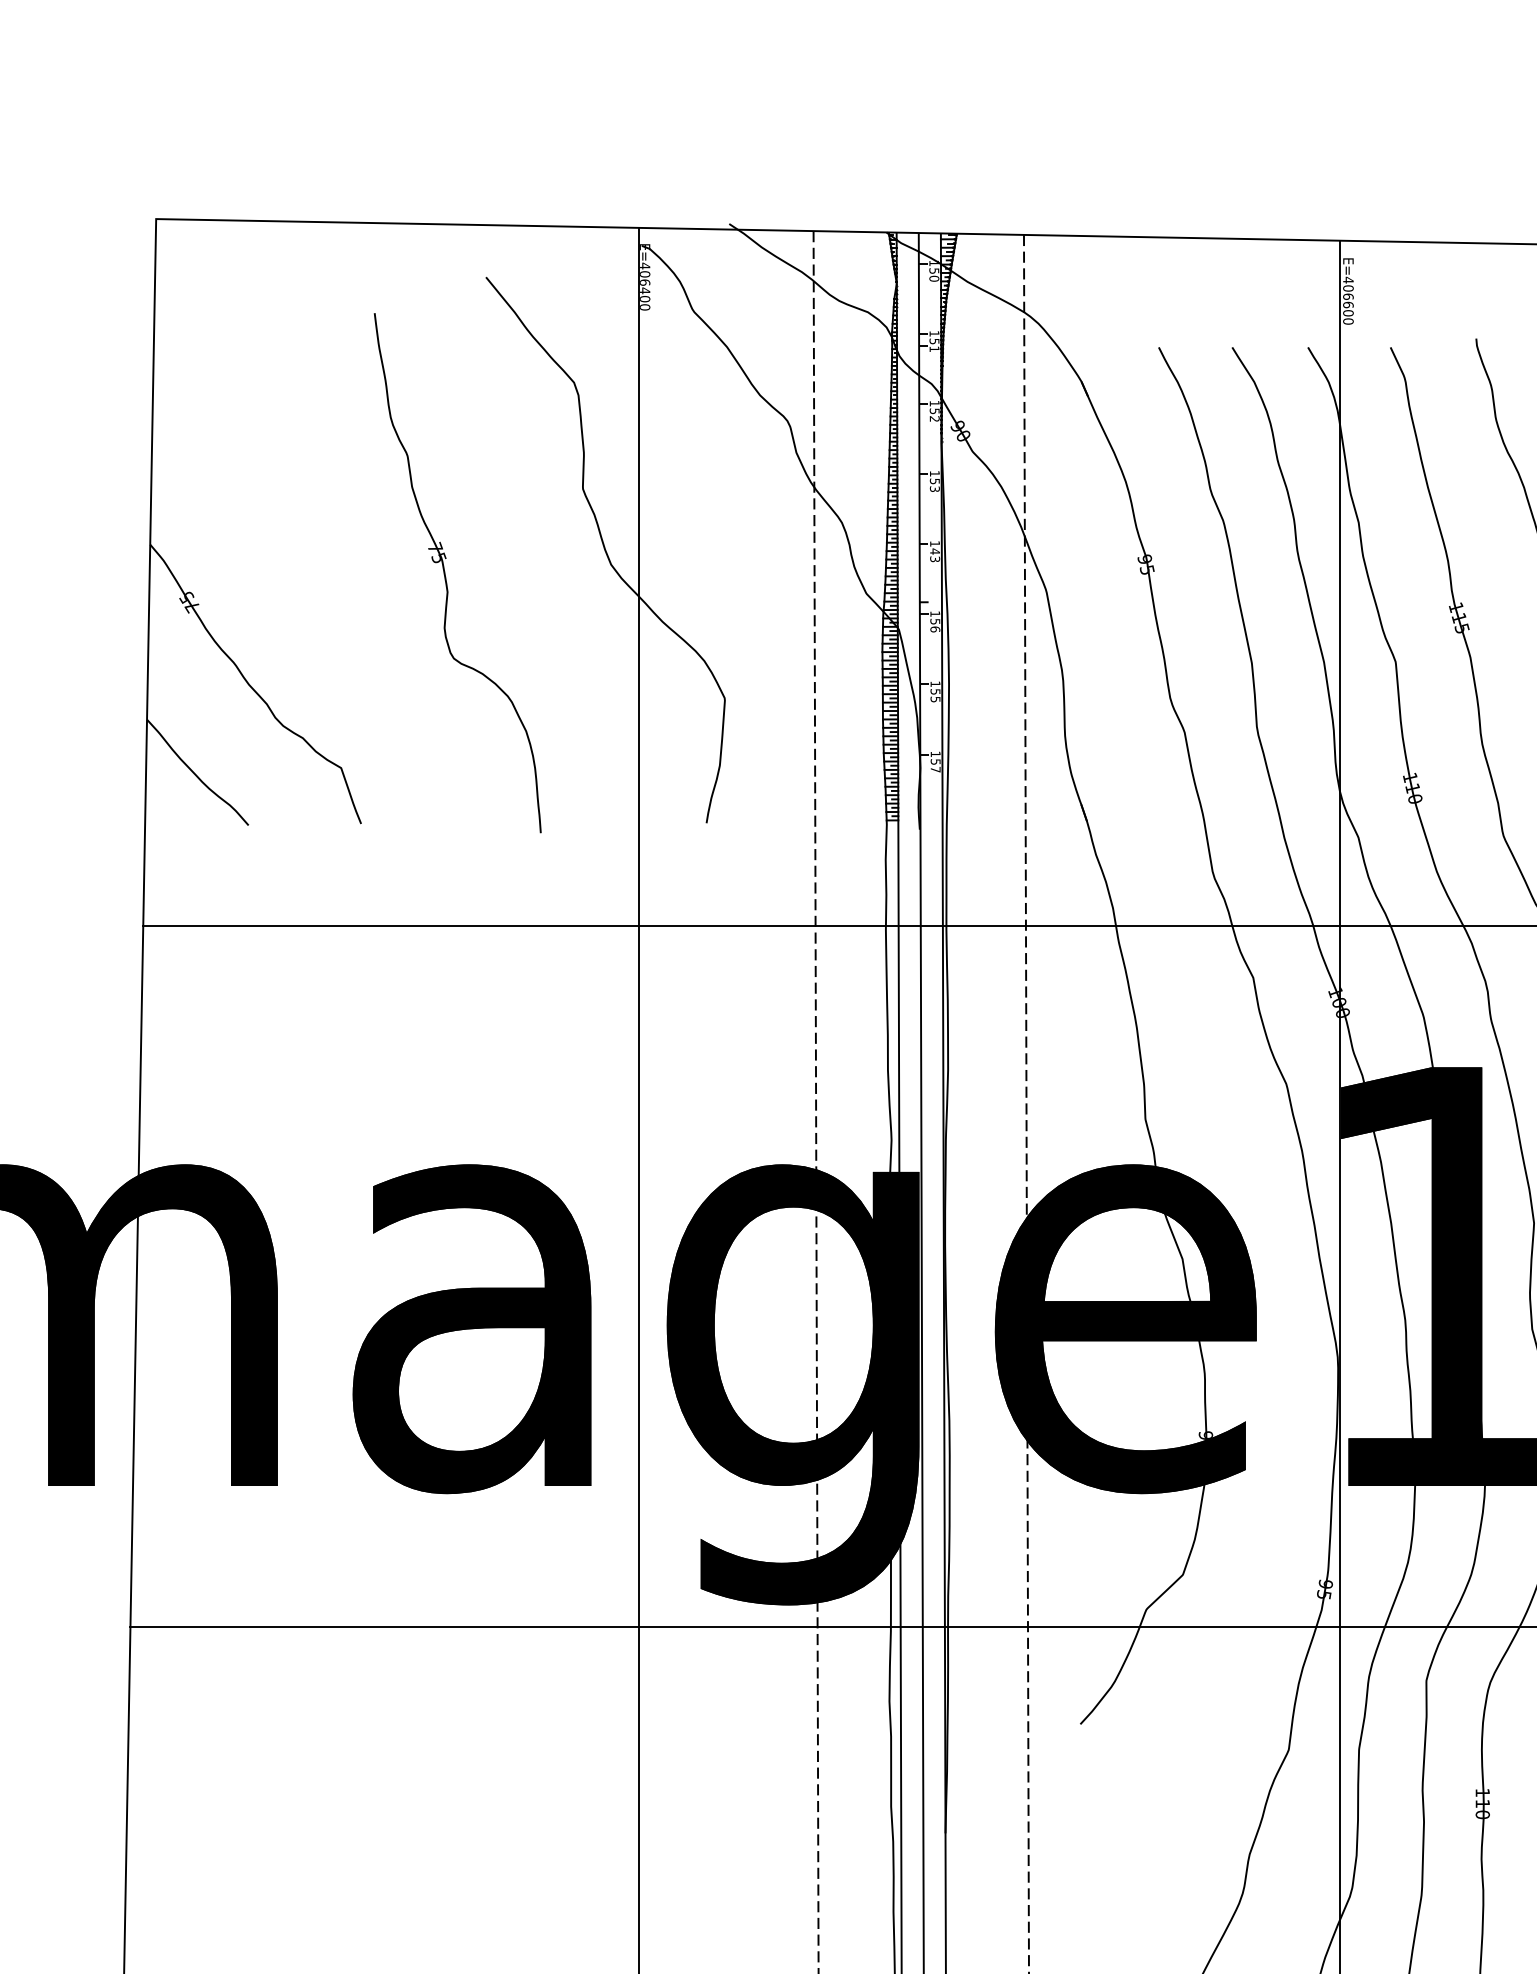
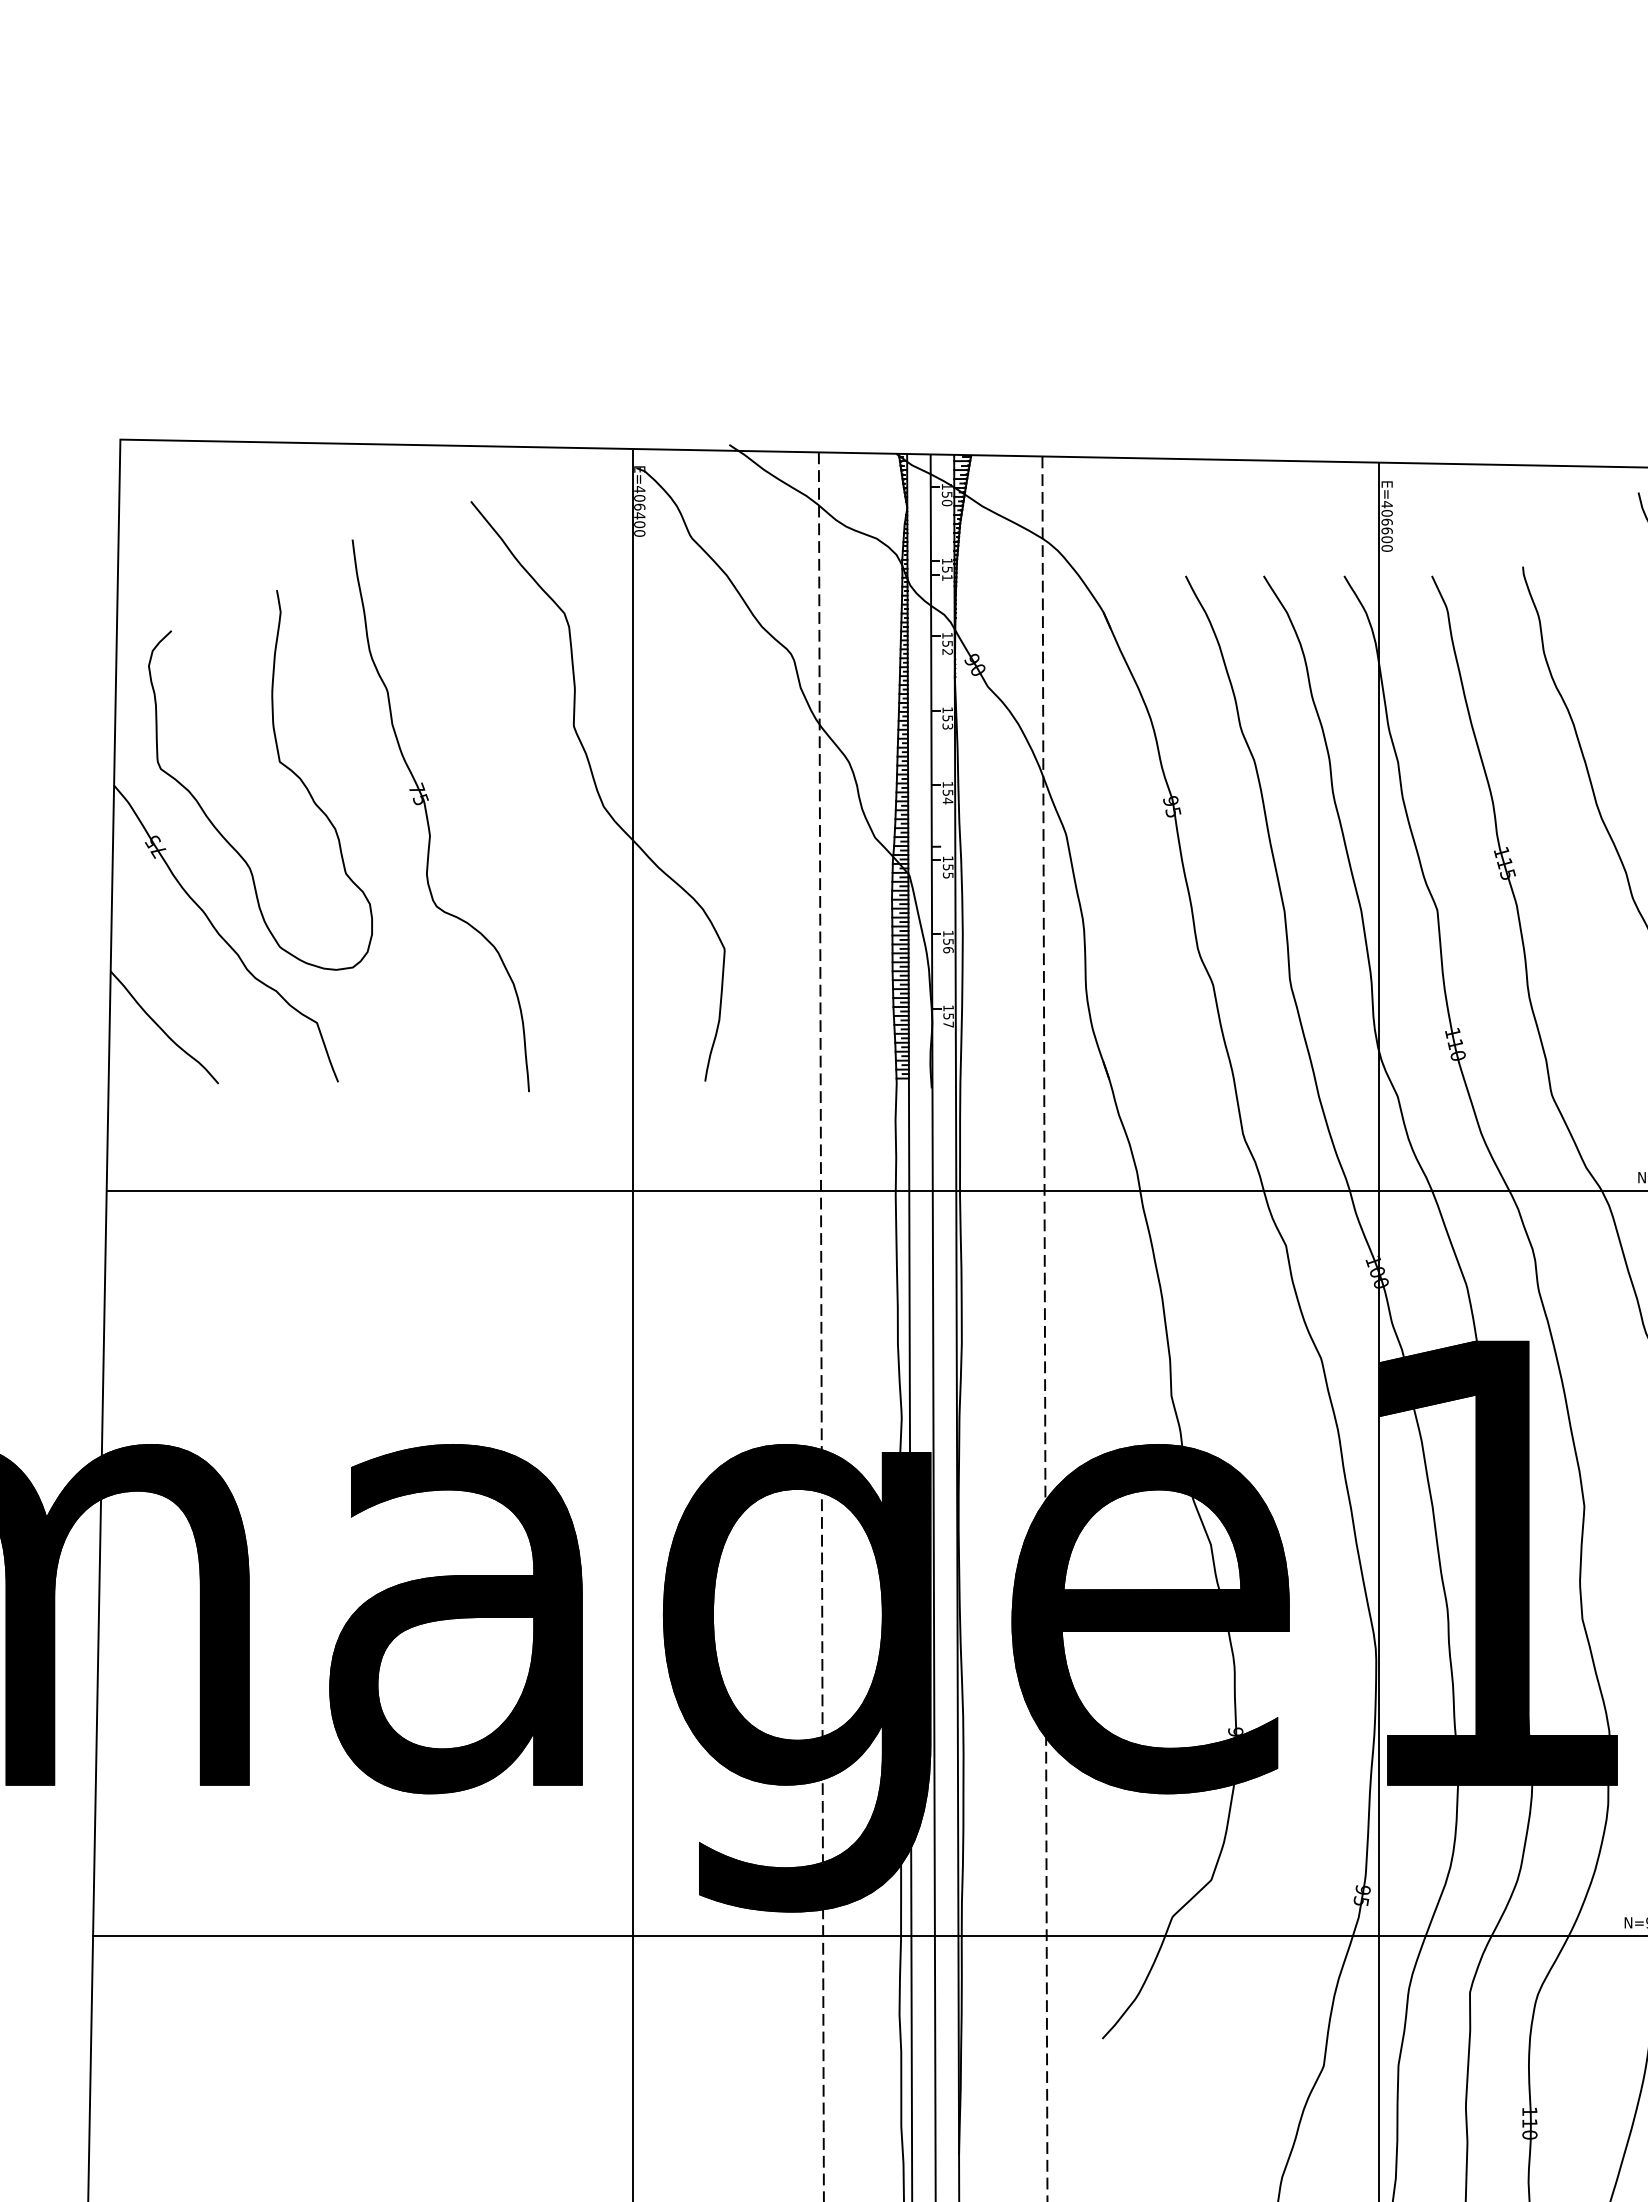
curve: (304, 522) -> (278, 761), added
text: (934, 554) -> (947, 796), 143 -> 154
text: (934, 629) -> (947, 875), 156 -> 155
text: (935, 699) -> (948, 950), 155 -> 156

